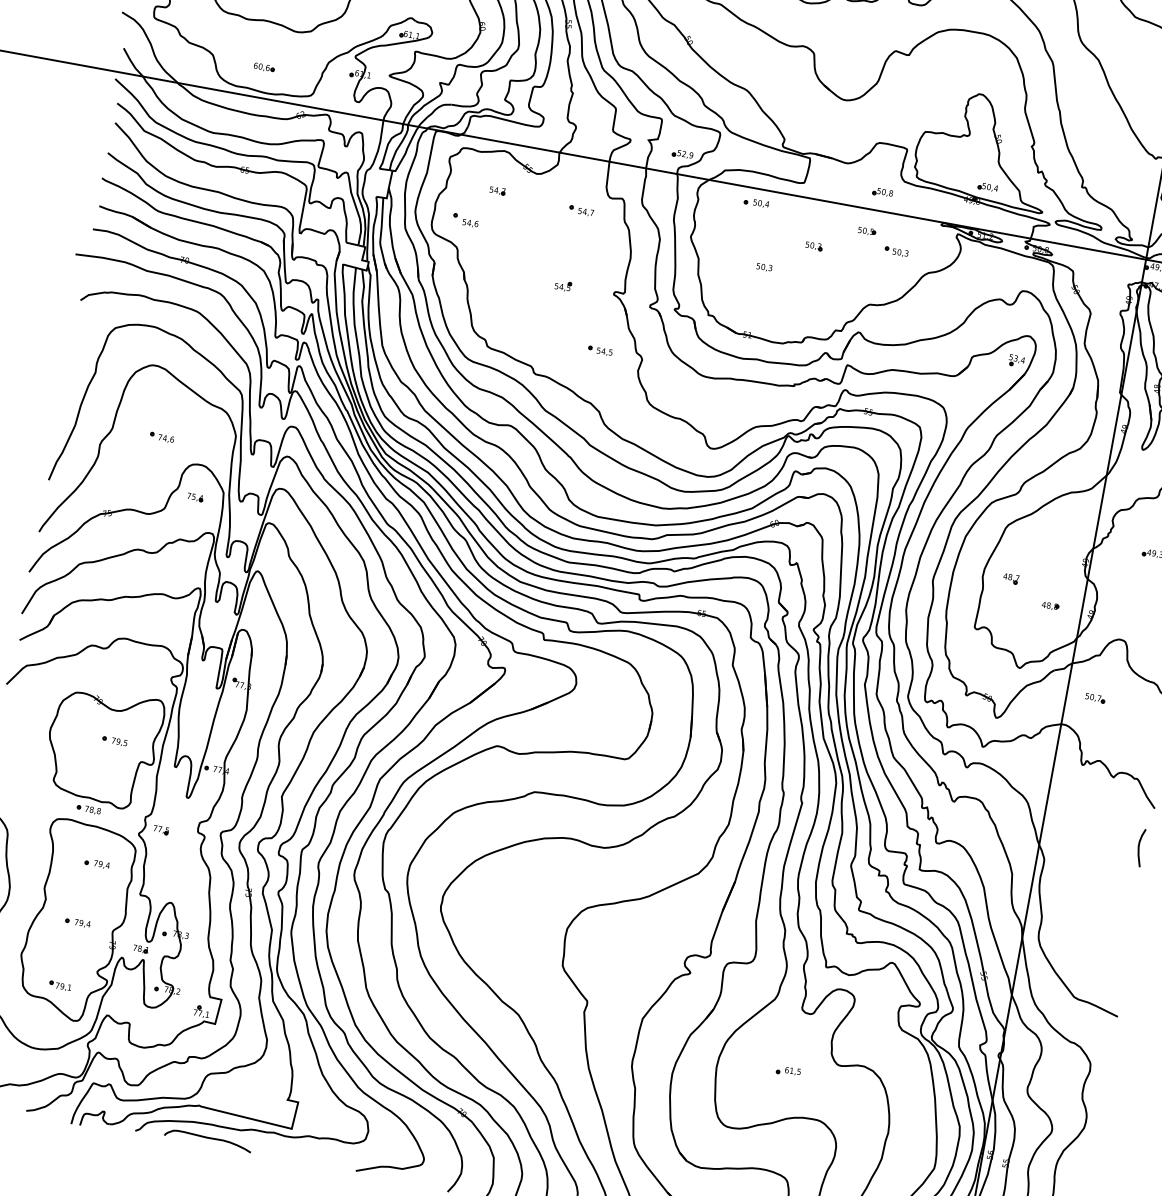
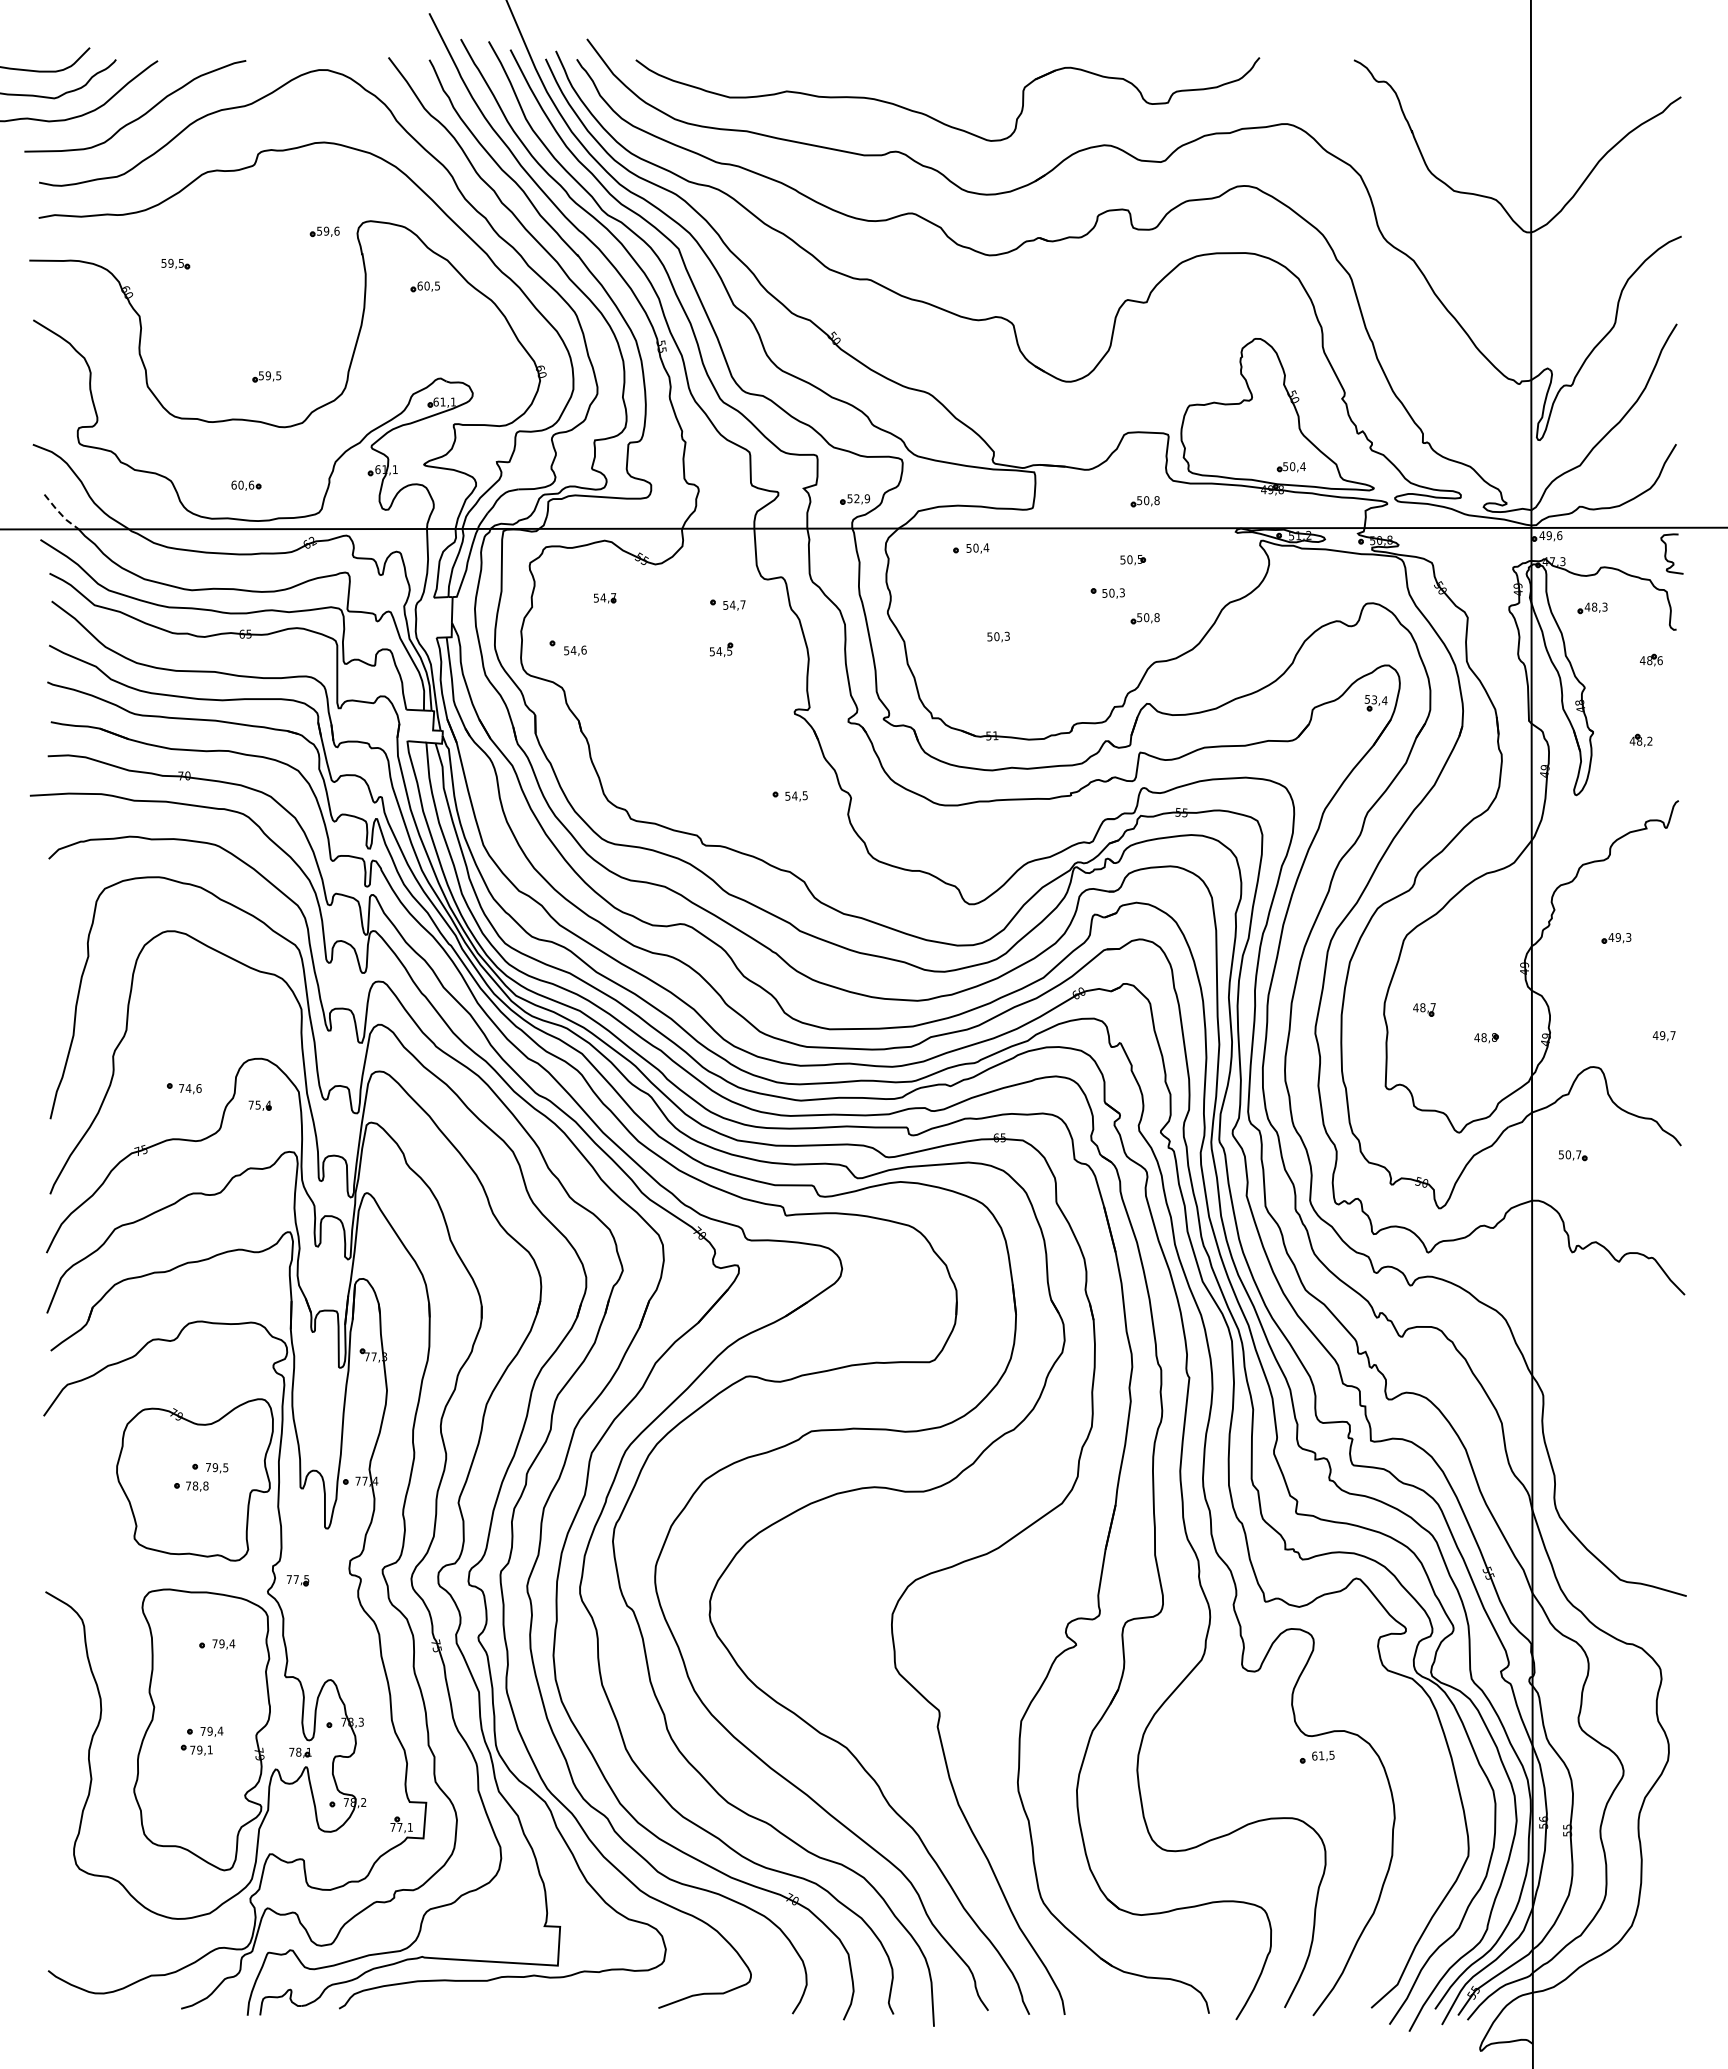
line: (132, 63) -> (60, 513), solid -> dashed
part: (813, 246) -> (1062, 594), removed
part: (896, 252) -> (1107, 593), moved
part: (867, 273) -> (1144, 618), added
part: (563, 285) -> (721, 649), moved
part: (162, 437) -> (184, 1088), moved
part: (88, 809) -> (191, 1486), moved
curve: (1139, 847) -> (1673, 1353), removed
part: (60, 985) -> (196, 1749), moved
part: (788, 1070) -> (1316, 1756), moved
curve: (208, 1138) -> (443, 2000), removed

